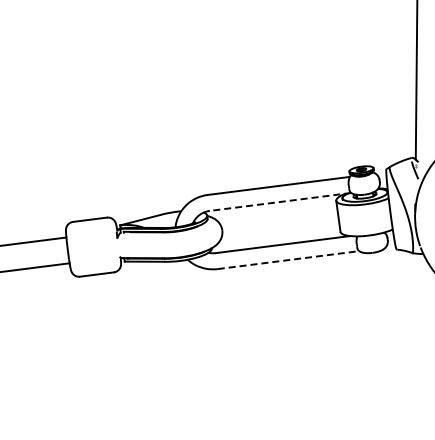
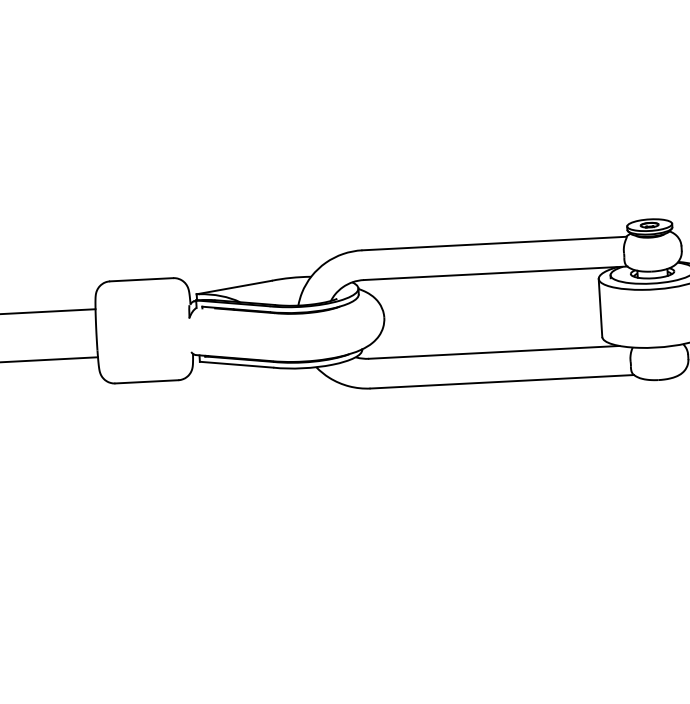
line: (280, 202) -> (495, 274), dashed -> solid
line: (288, 260) -> (502, 382), dashed -> solid

